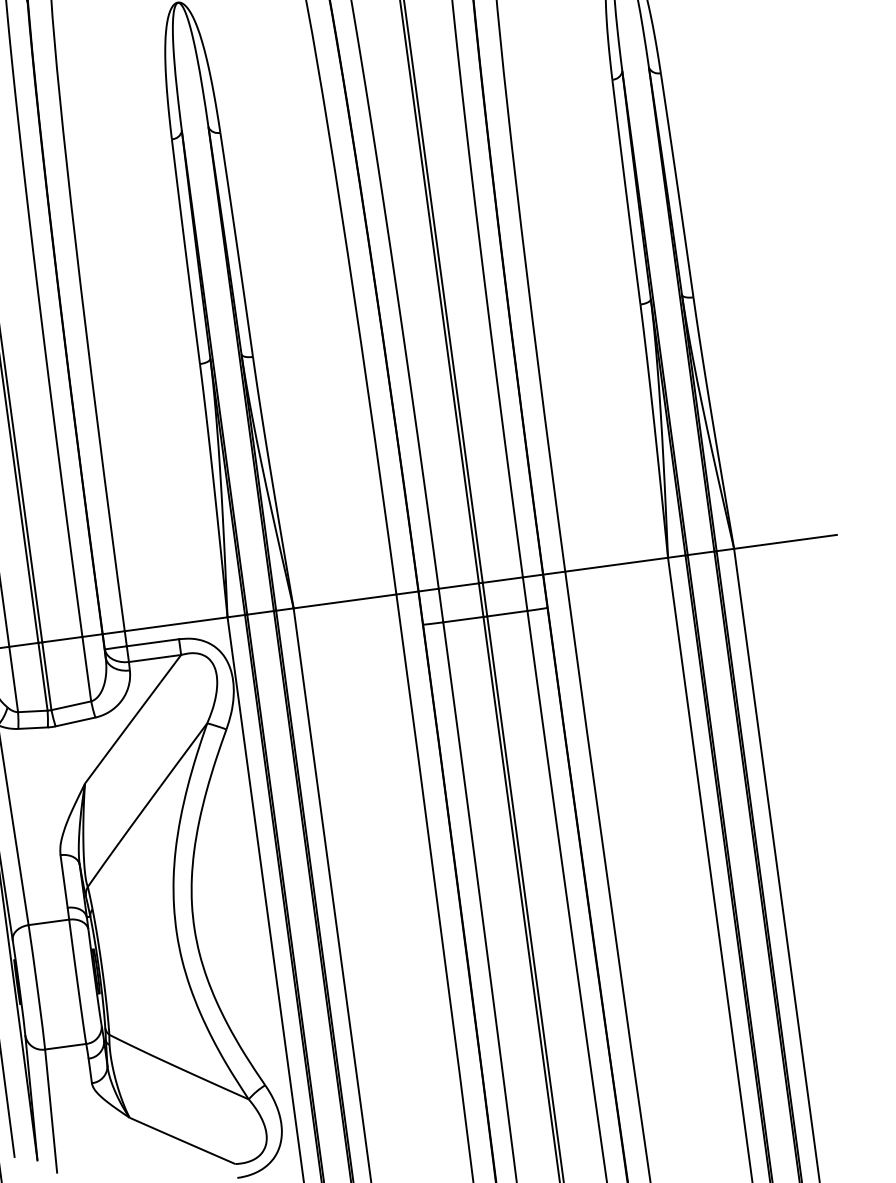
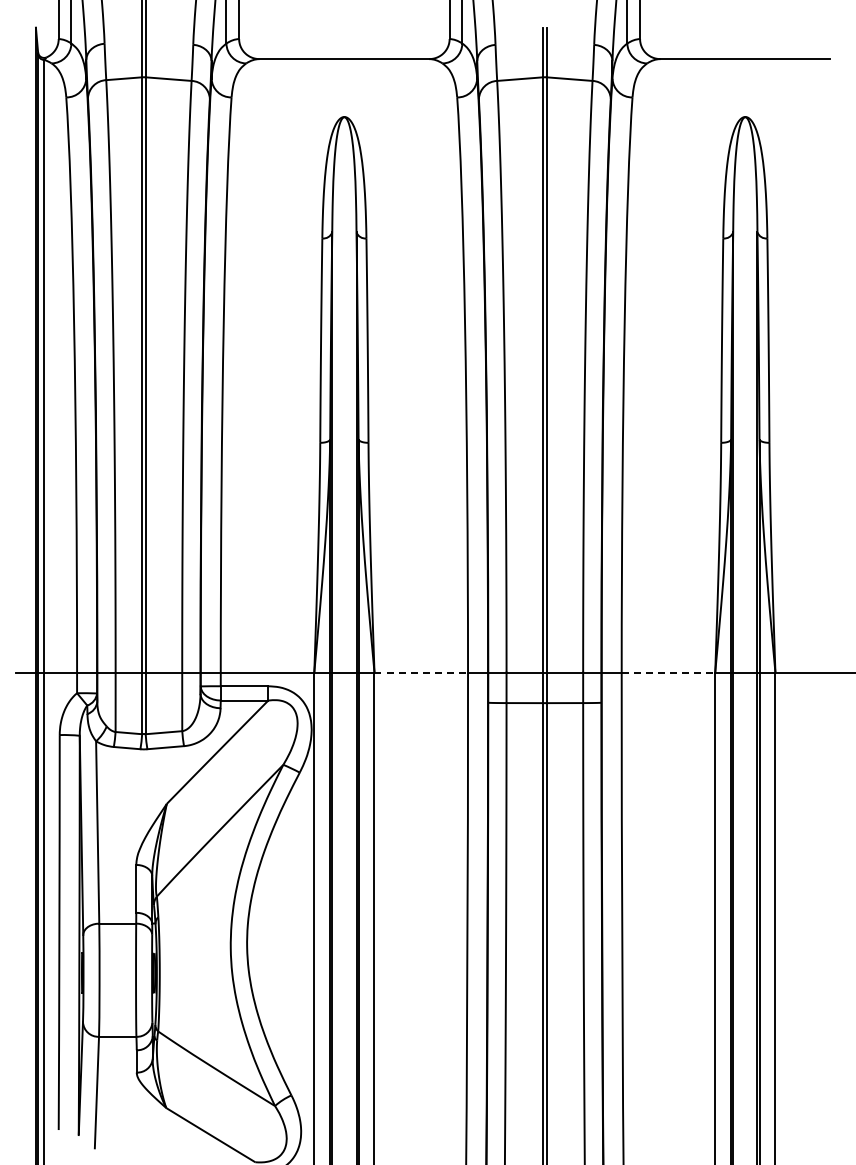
line: (616, 564) -> (668, 672), solid -> dashed
line: (345, 601) -> (421, 672), solid -> dashed

